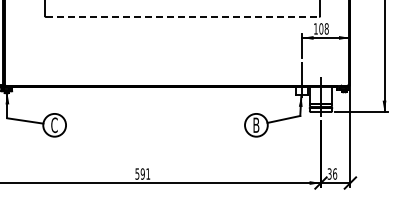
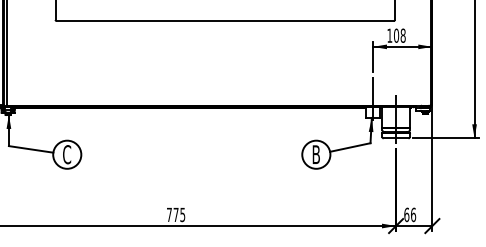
line: (182, 17) -> (225, 21), dashed -> solid
text: (142, 173) -> (175, 214), 591 -> 775
text: (329, 173) -> (406, 214), 36 -> 66

